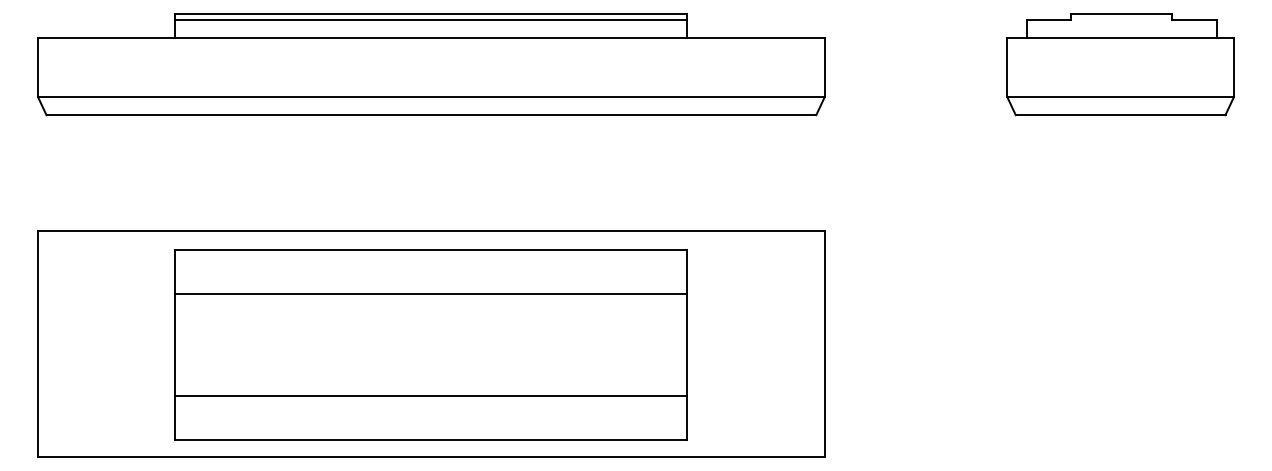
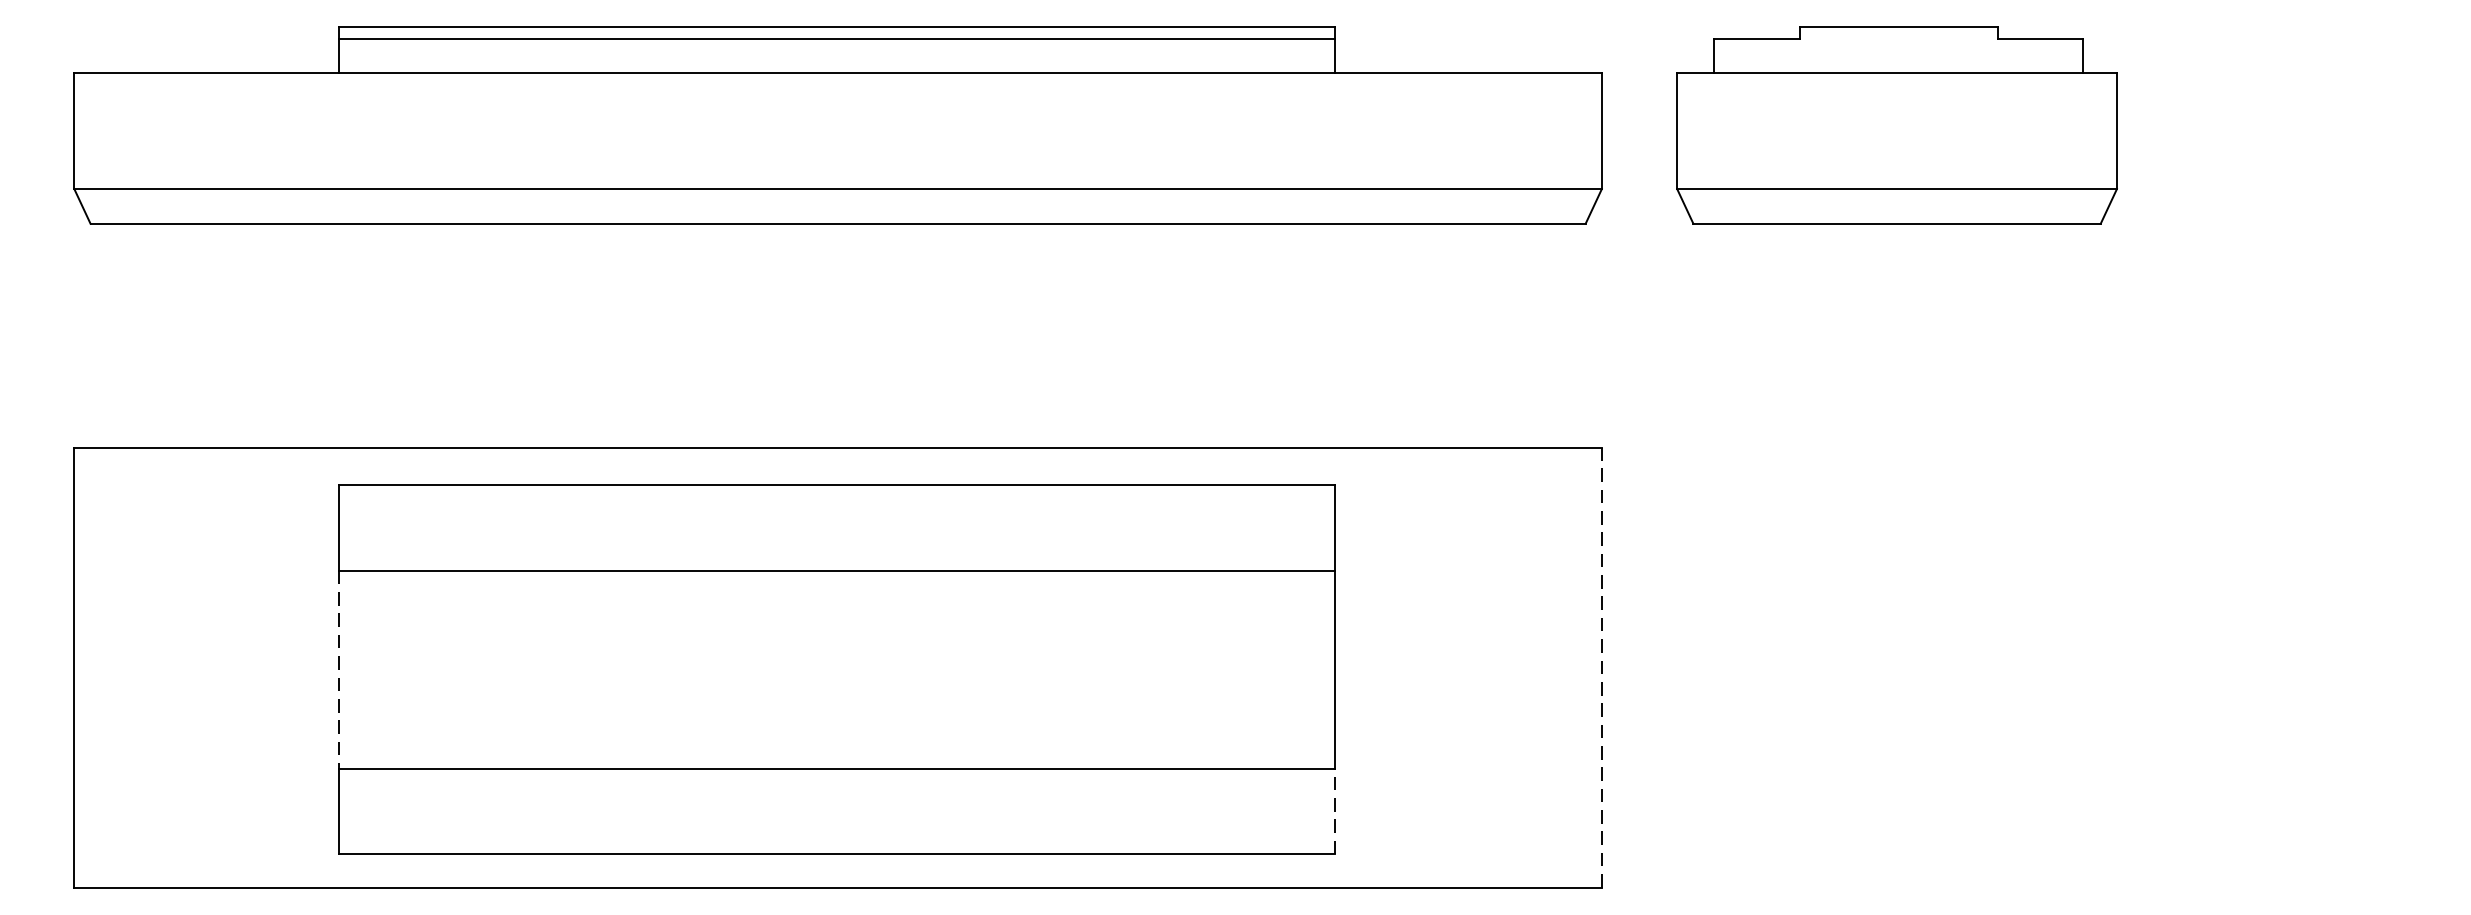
part: (1120, 64) -> (1896, 125), moved
line: (824, 343) -> (1601, 667), solid -> dashed
line: (174, 344) -> (339, 669), solid -> dashed
line: (687, 417) -> (1335, 810), solid -> dashed

